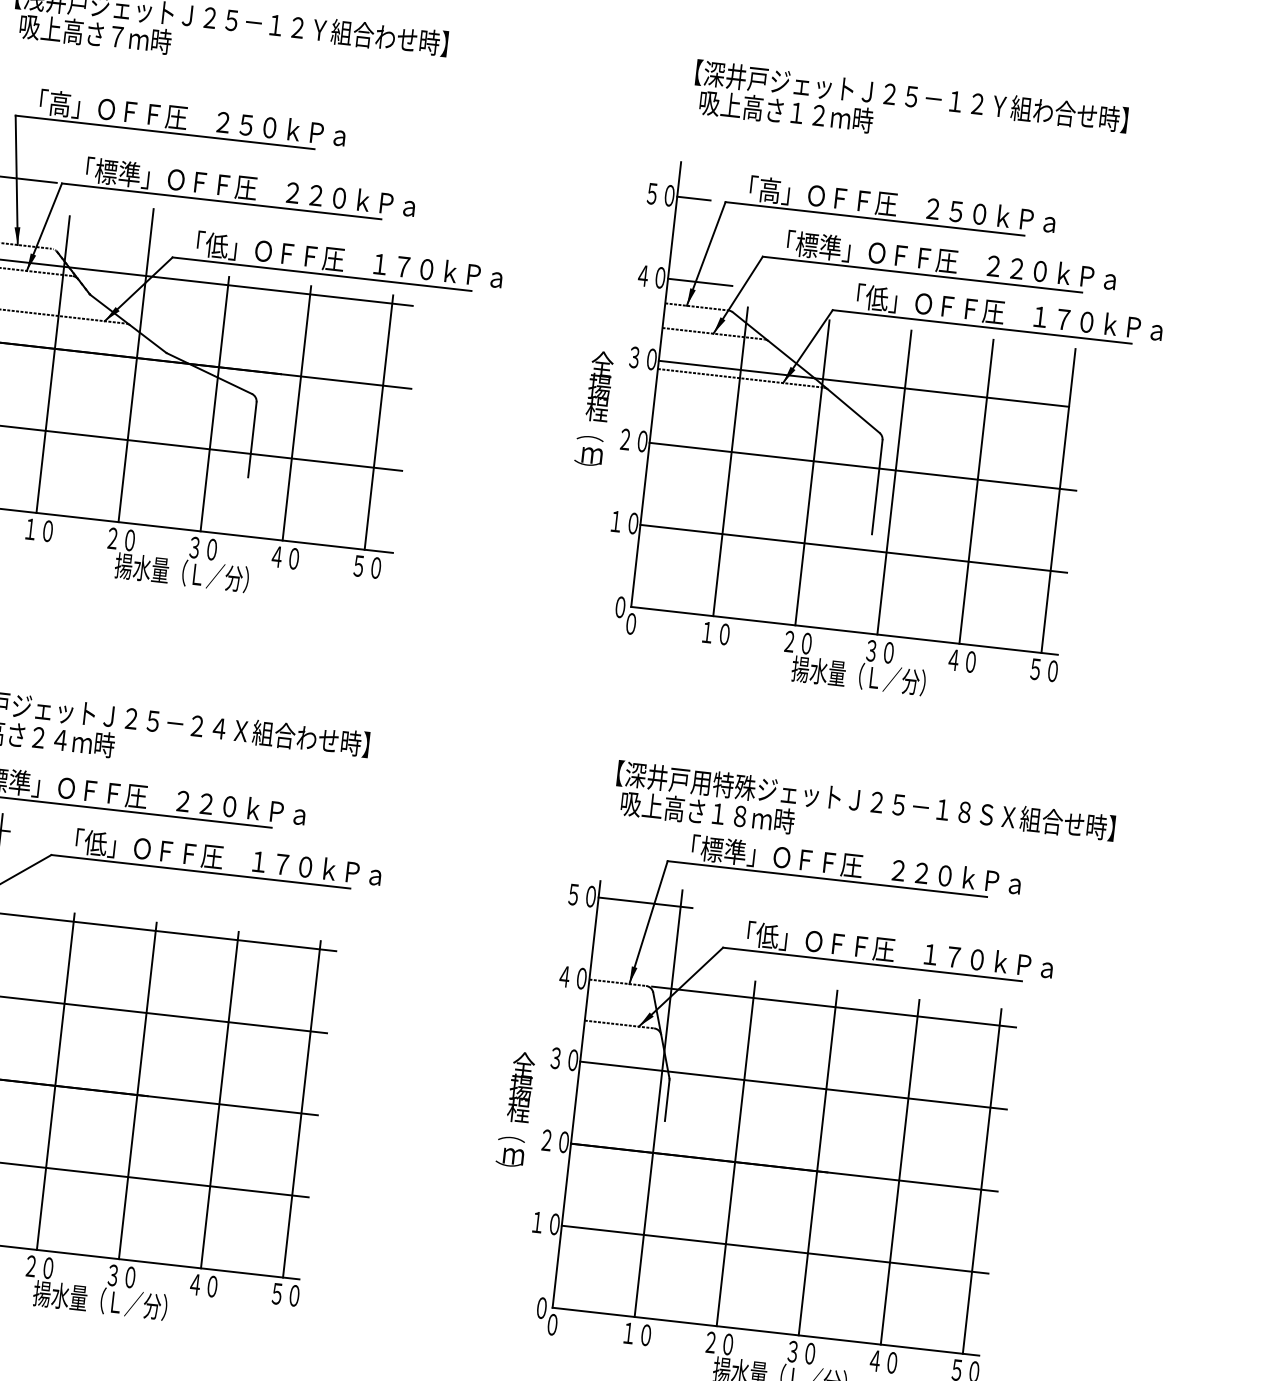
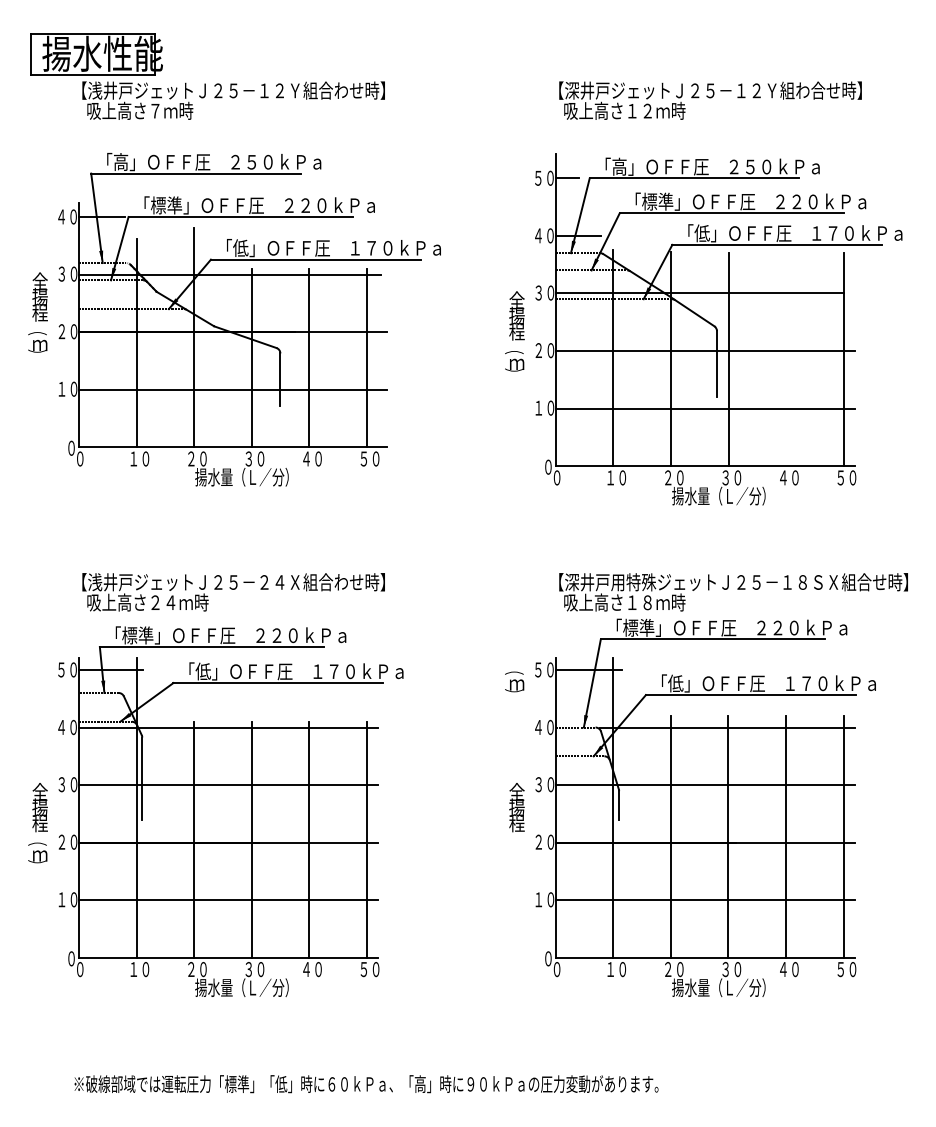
line: (977, 491) -> (786, 359), removed
text: (510, 1151) -> (514, 681), moved

